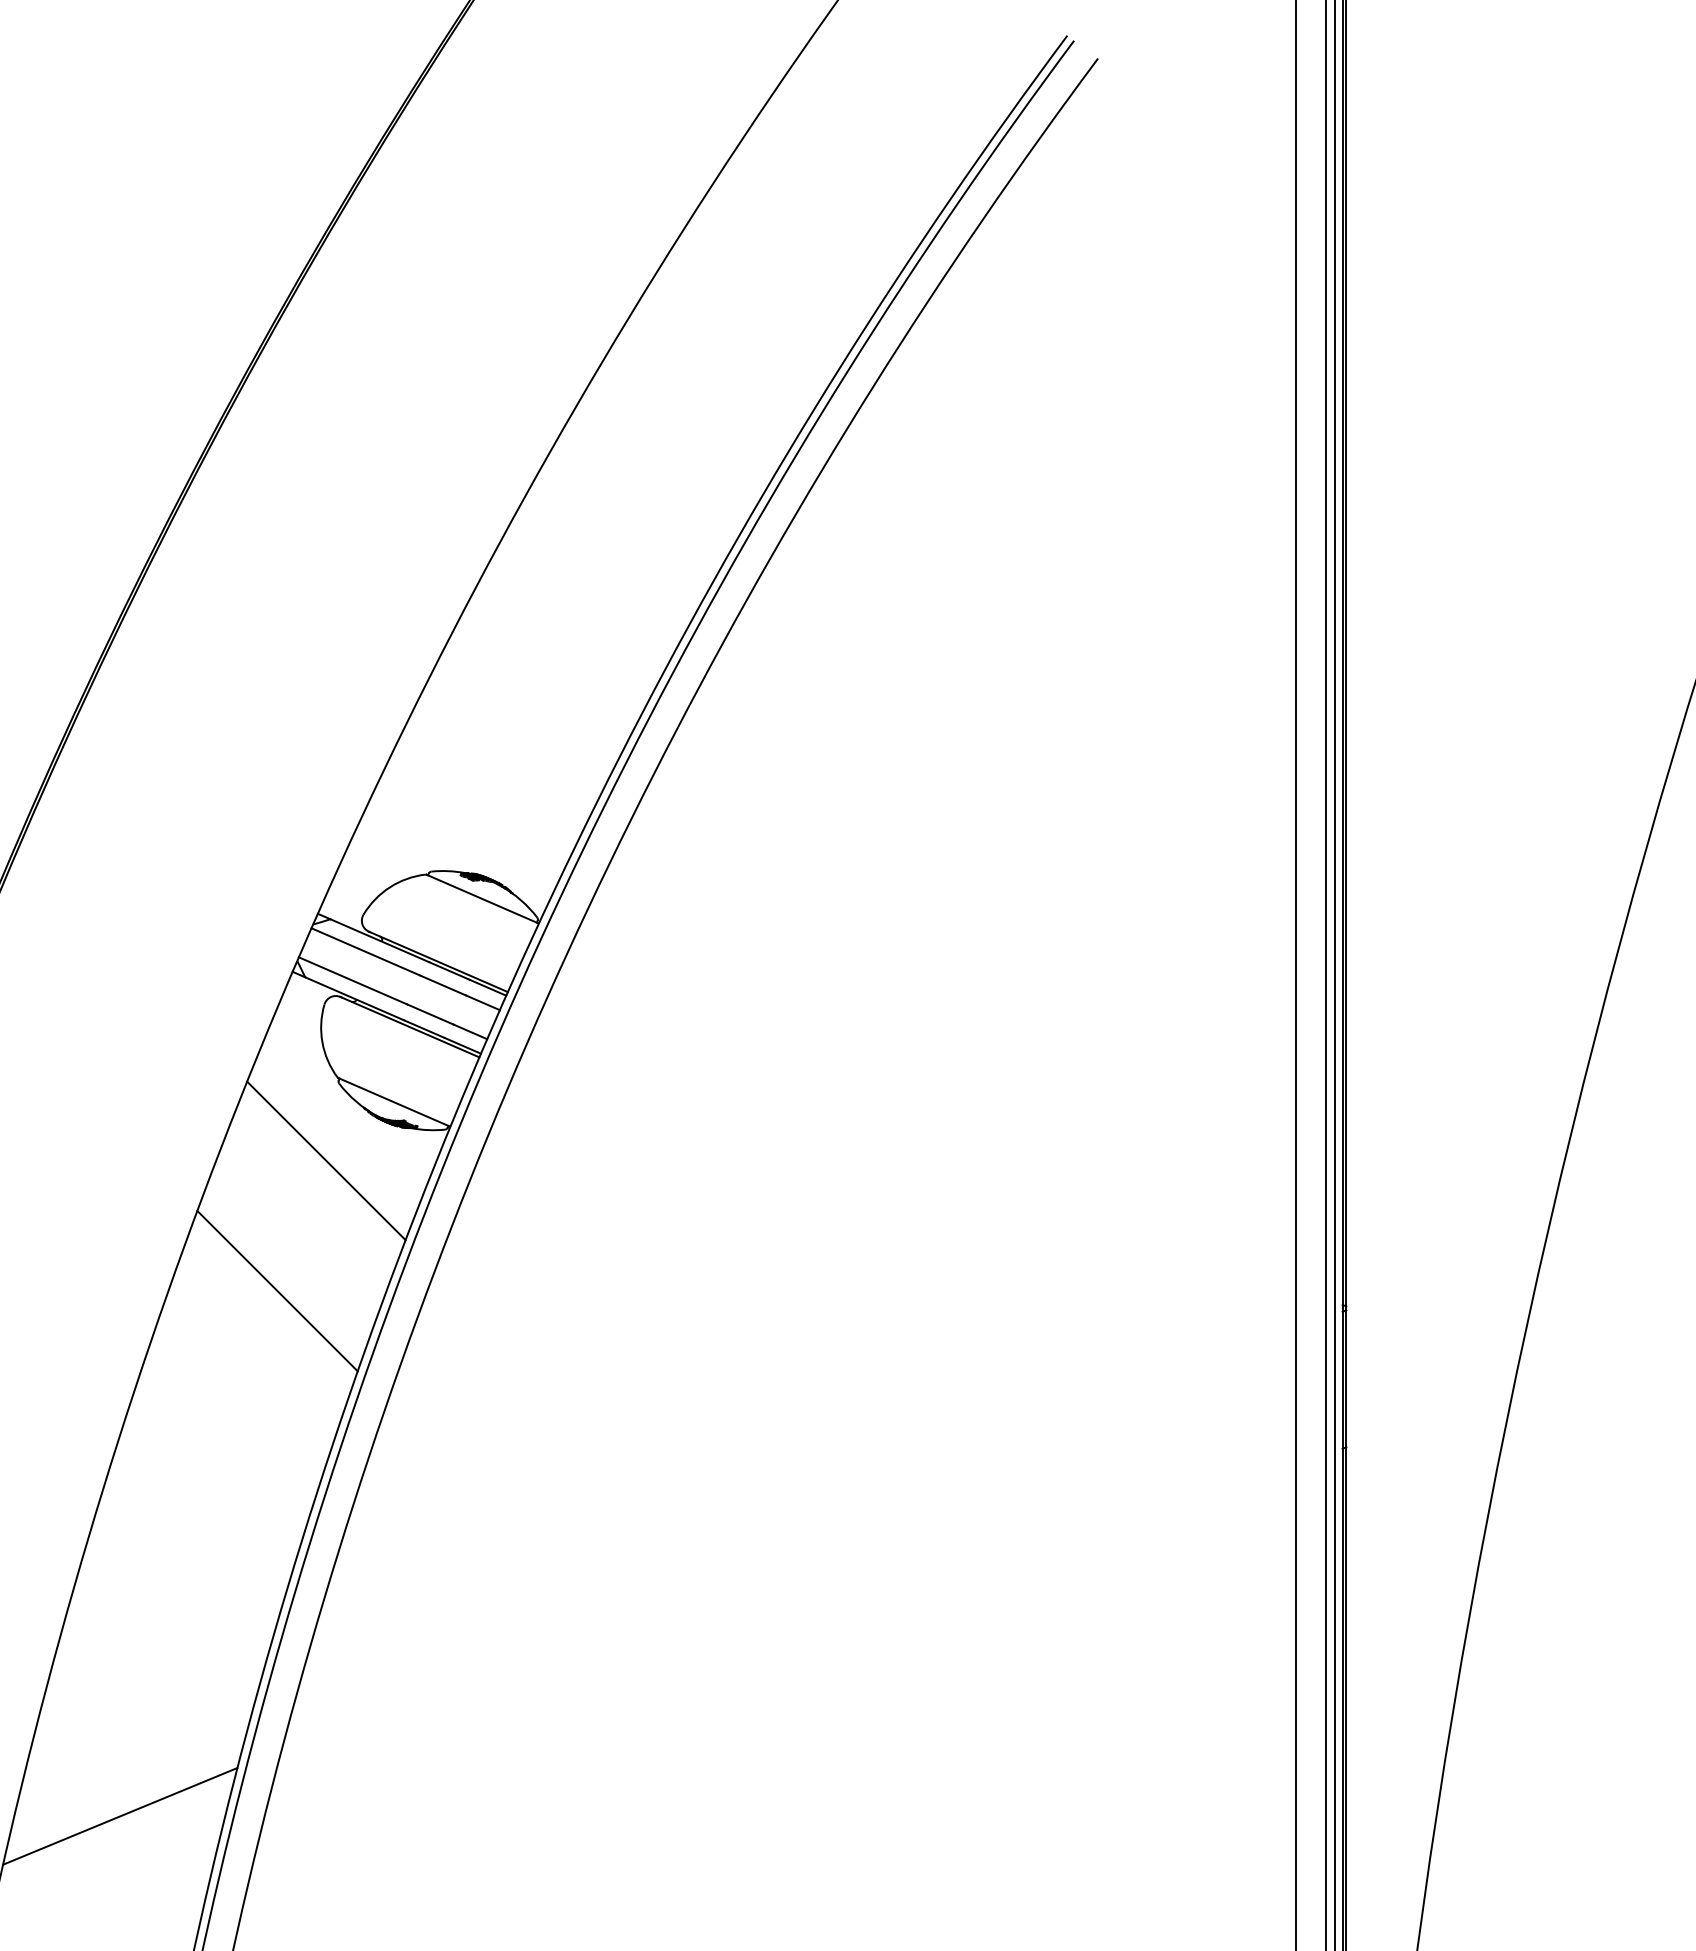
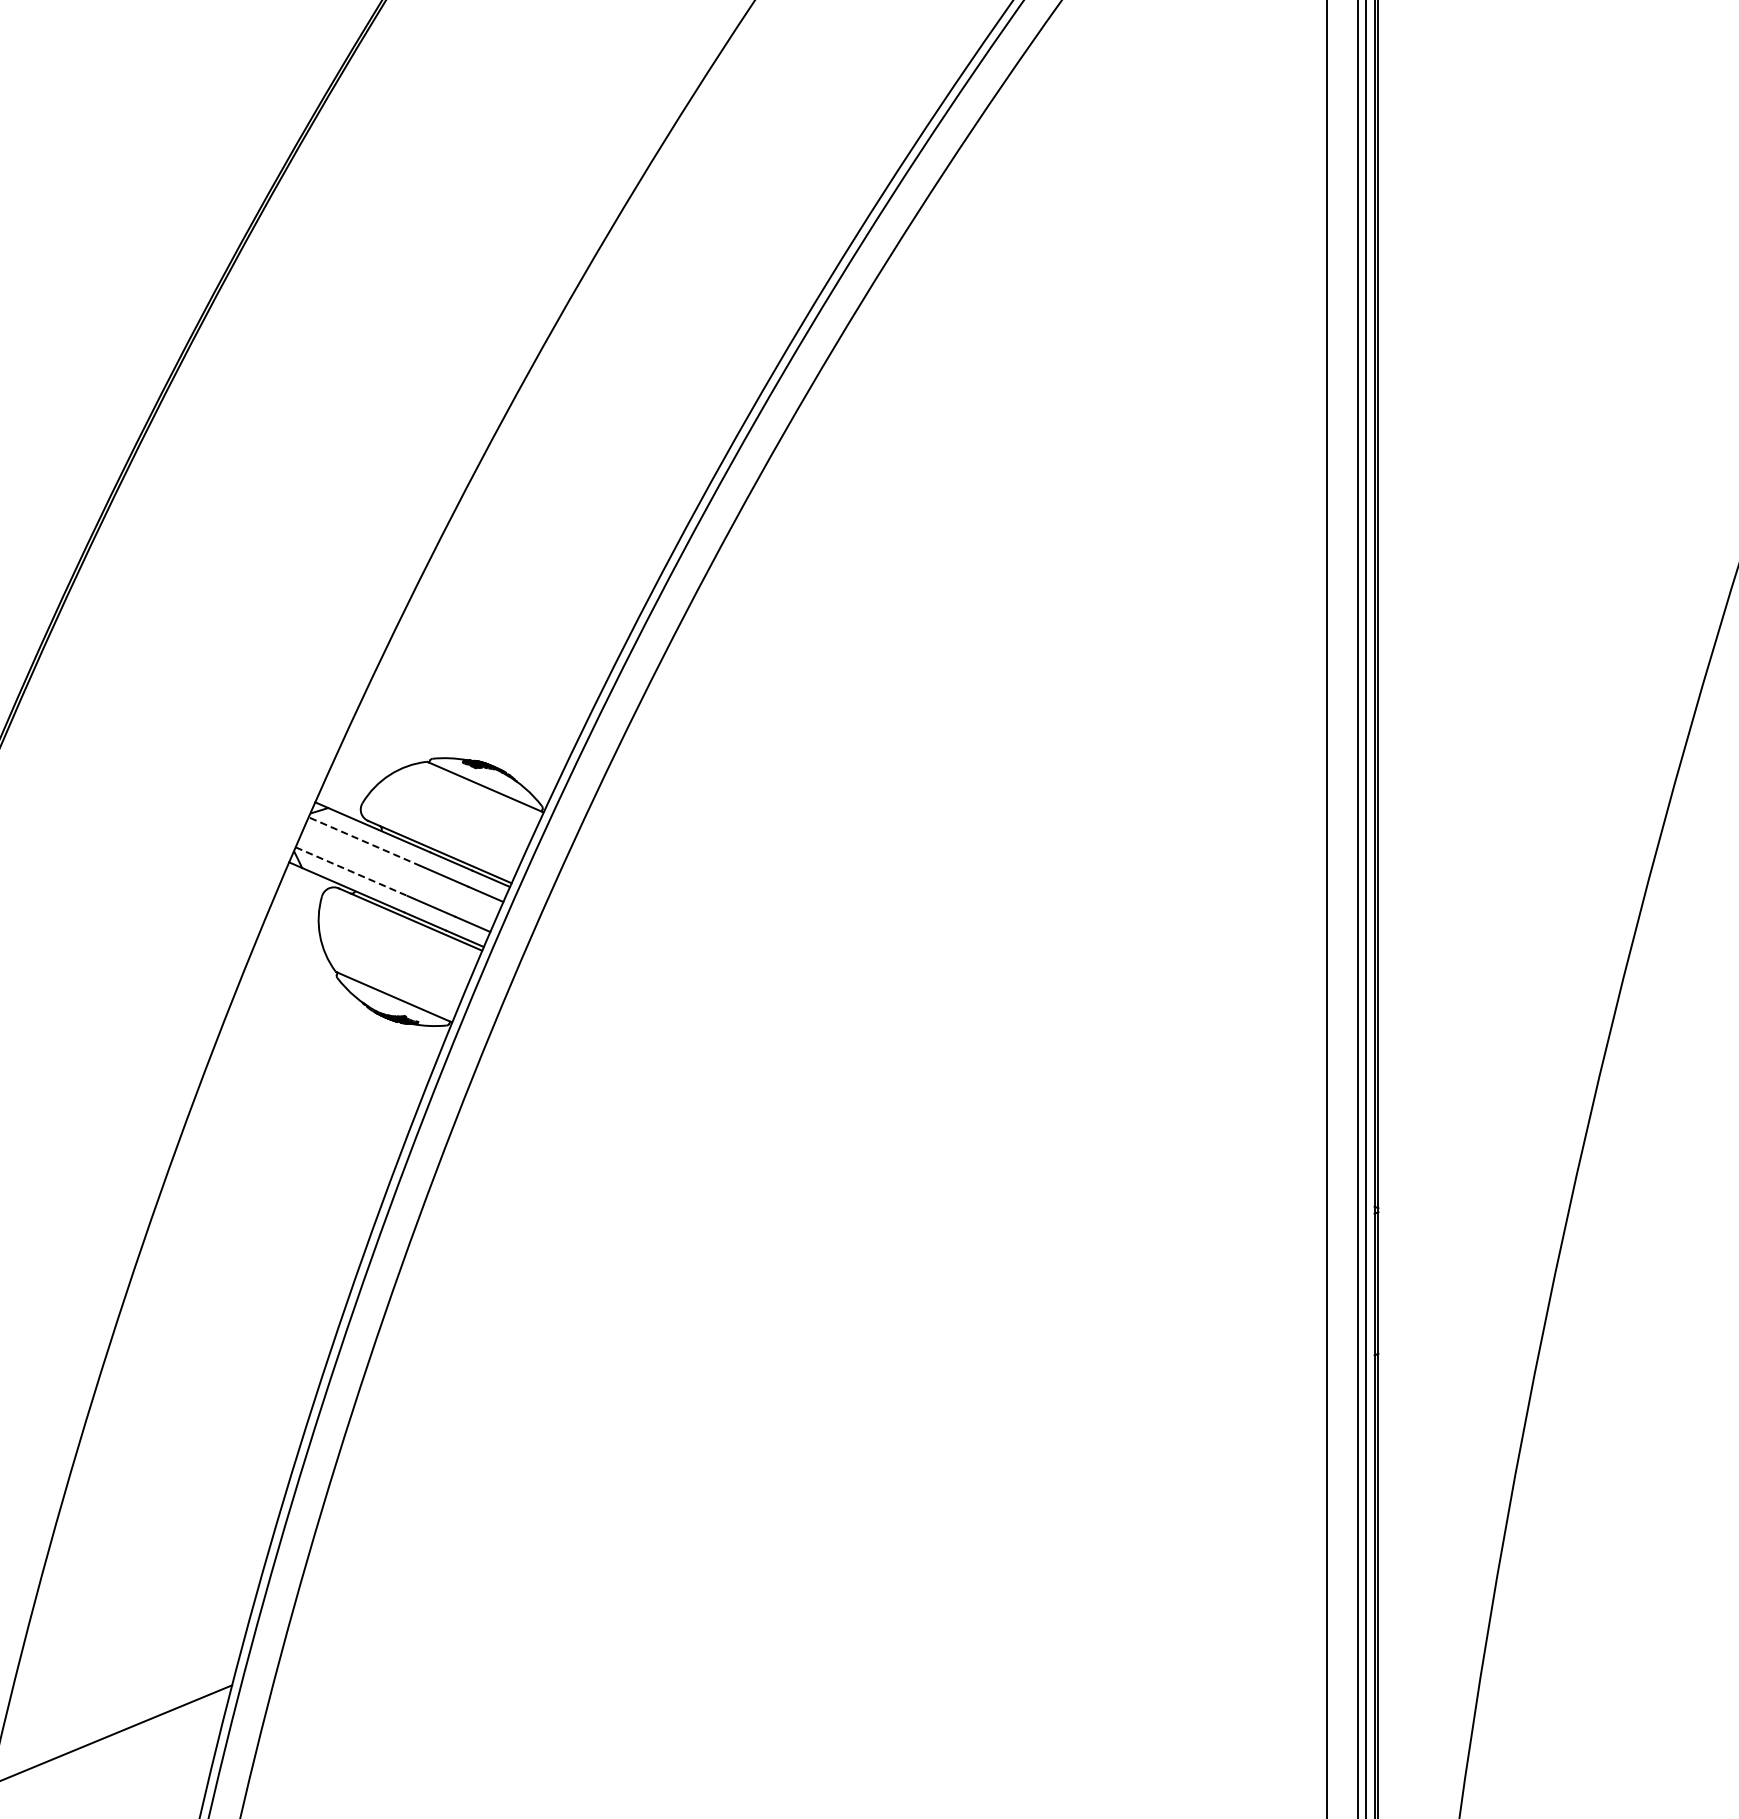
line: (365, 951) -> (364, 841), solid -> dashed
line: (353, 981) -> (352, 872), solid -> dashed
line: (326, 1160) -> (324, 1057), removed
line: (277, 1290) -> (273, 1191), removed

